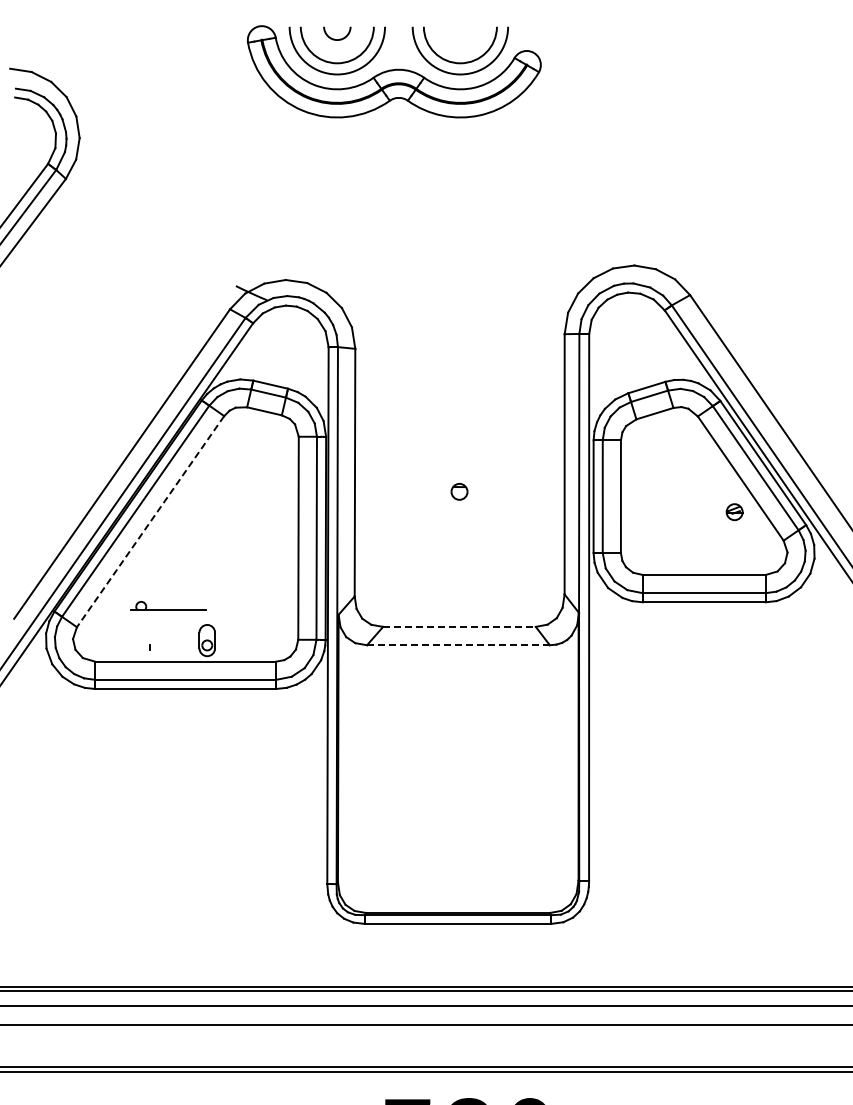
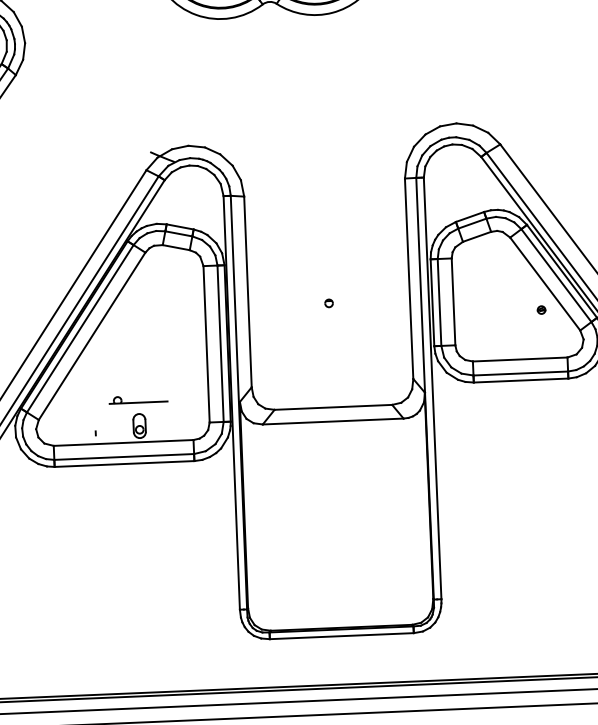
part: (459, 491) -> (329, 303), size x0.62
part: (734, 511) -> (541, 309), size x0.62
line: (150, 521) -> (92, 336), dashed -> solid
part: (168, 605) -> (138, 399), moved
line: (459, 626) -> (333, 407), dashed -> solid
line: (457, 645) -> (332, 421), dashed -> solid

